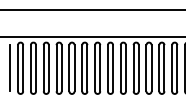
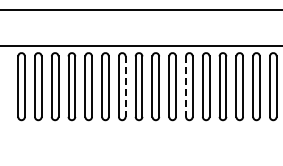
line: (10, 68) -> (8, 86), removed
line: (100, 68) -> (125, 87), solid -> dashed
line: (146, 68) -> (186, 87), solid -> dashed

